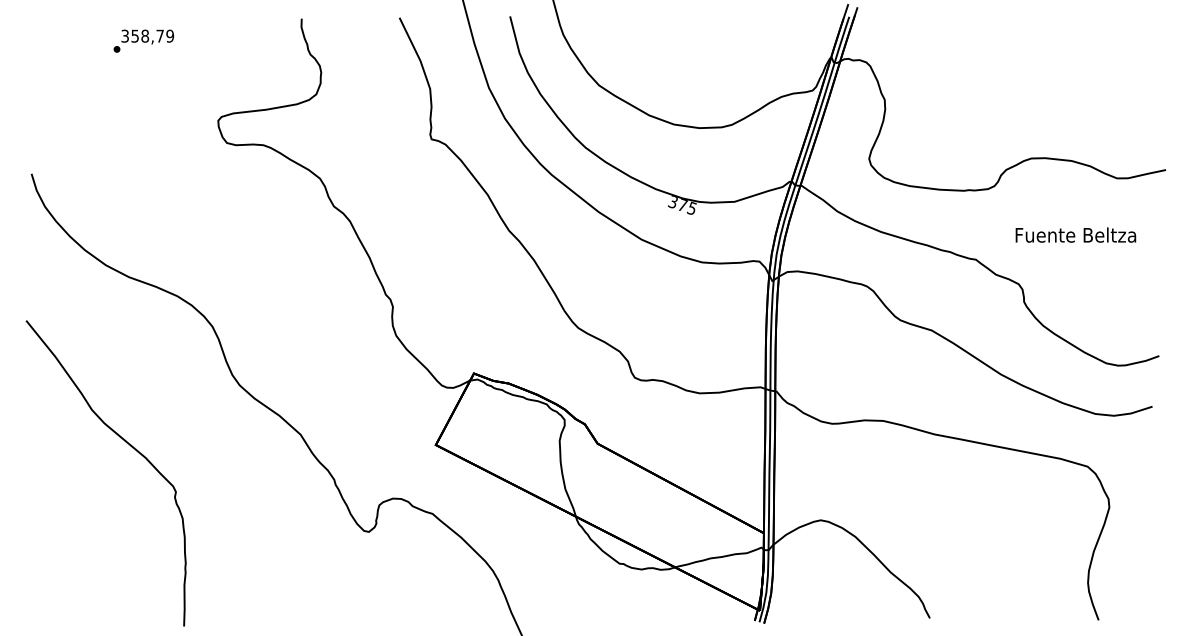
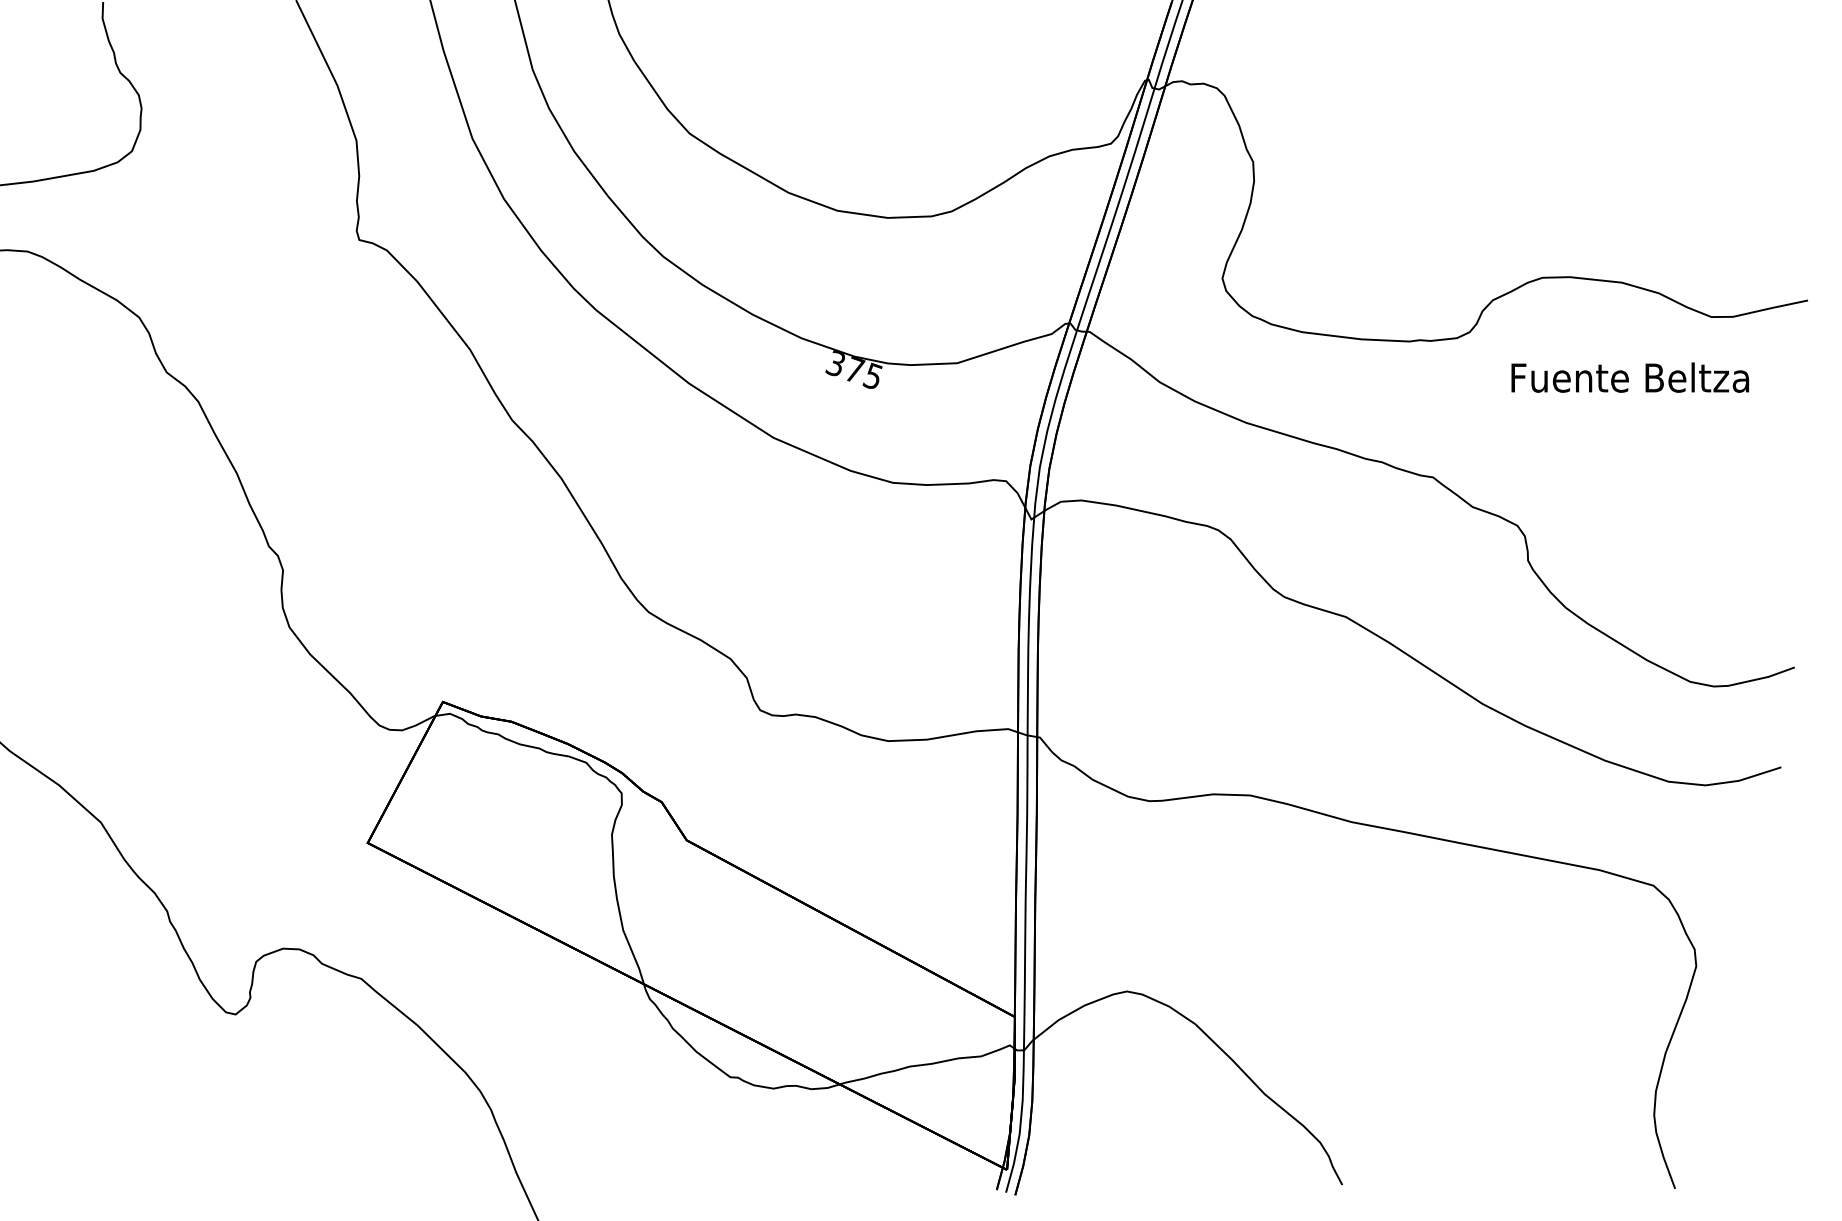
text: (1075, 234) -> (1629, 376), moved

